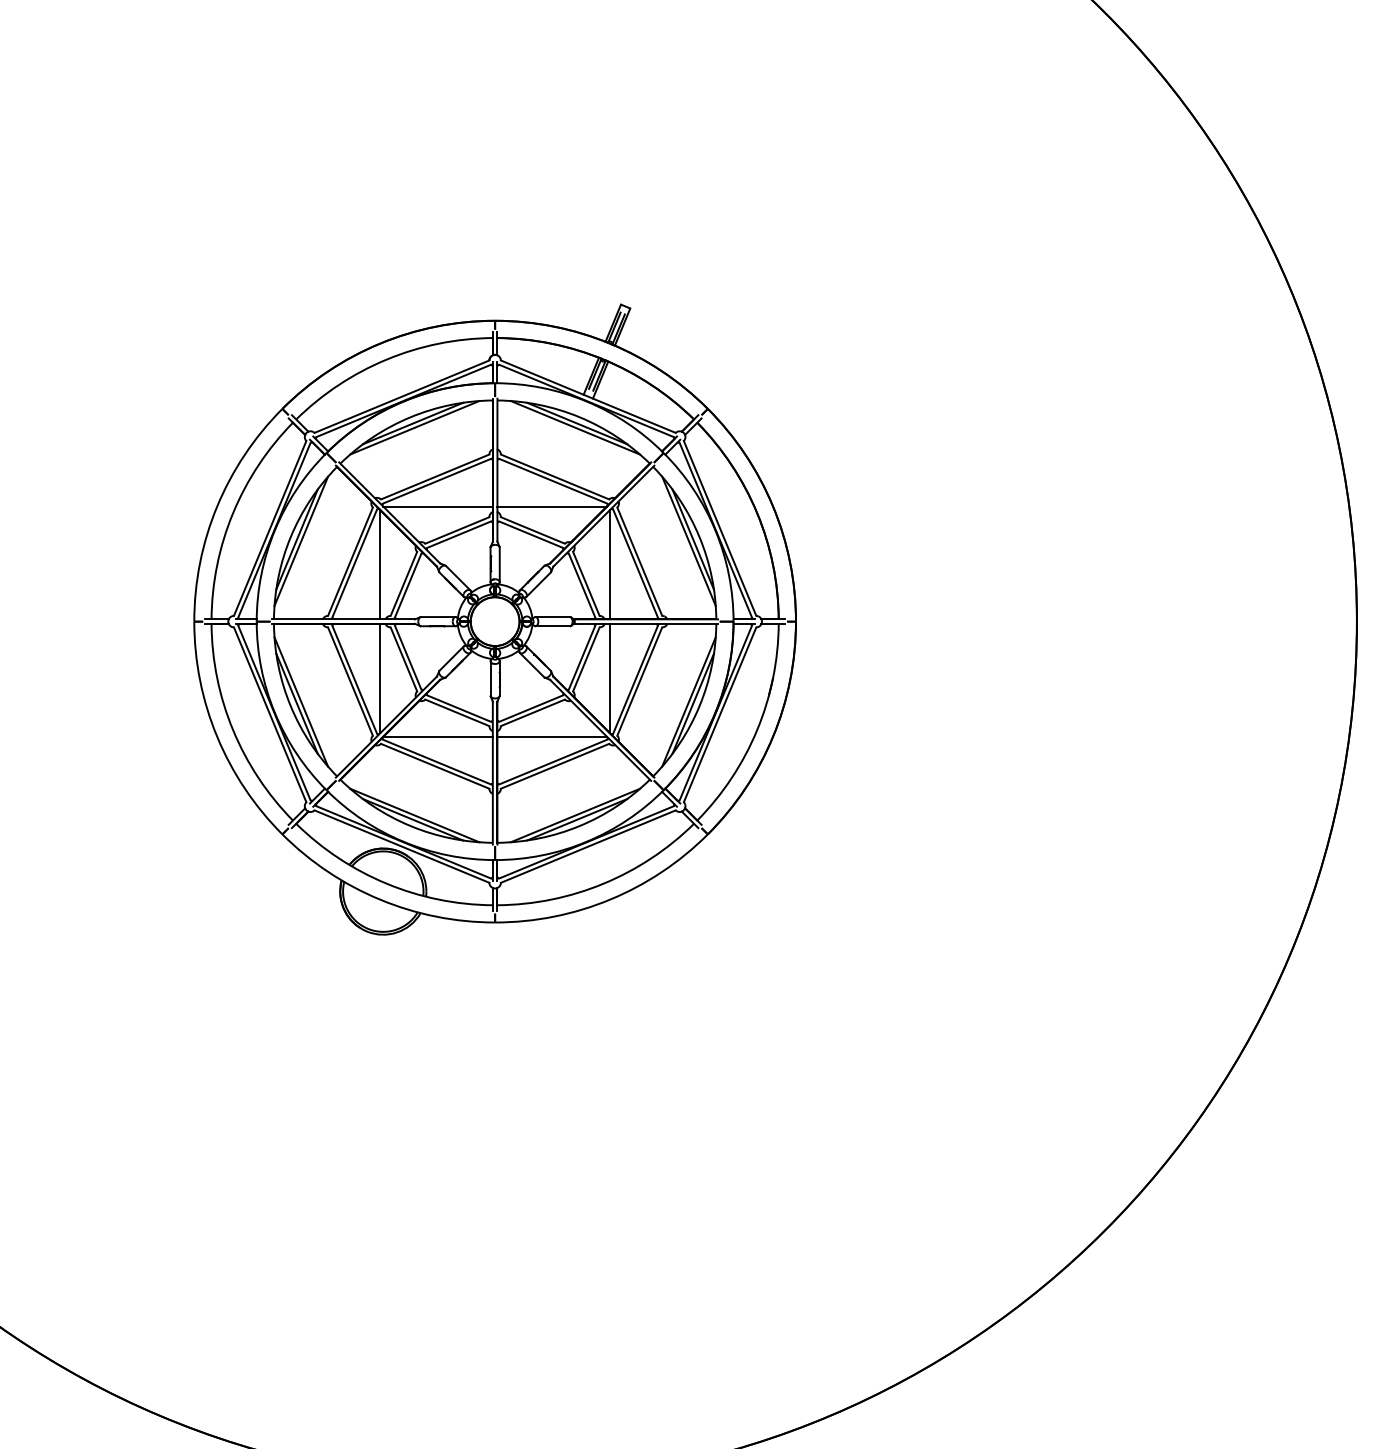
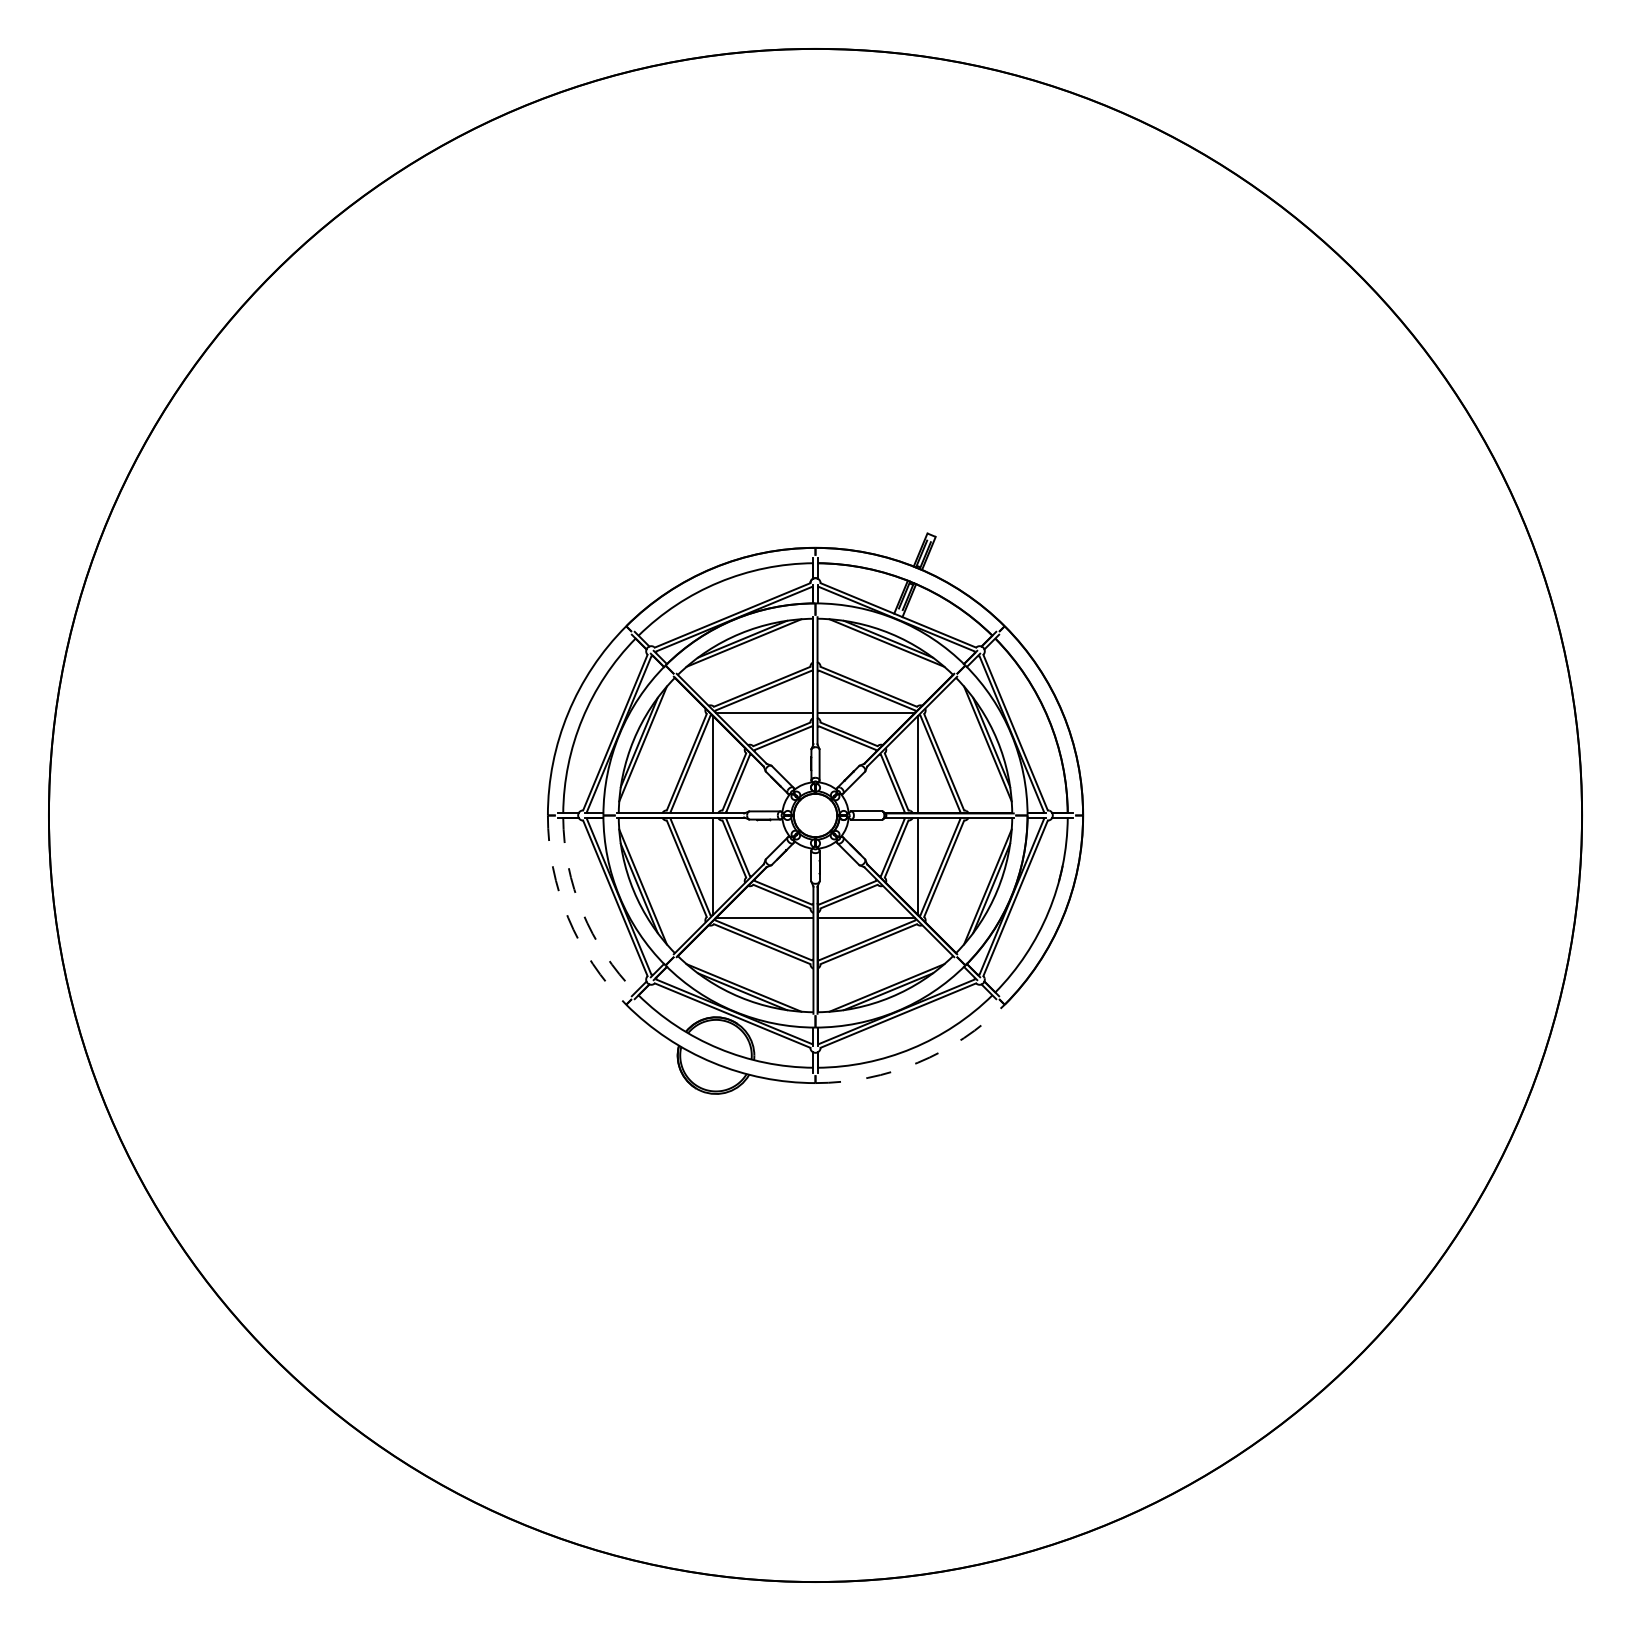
arc: (233, 730) -> (582, 912), solid -> dashed
arc: (217, 736) -> (568, 917), solid -> dashed
arc: (609, 899) -> (917, 1062), solid -> dashed

